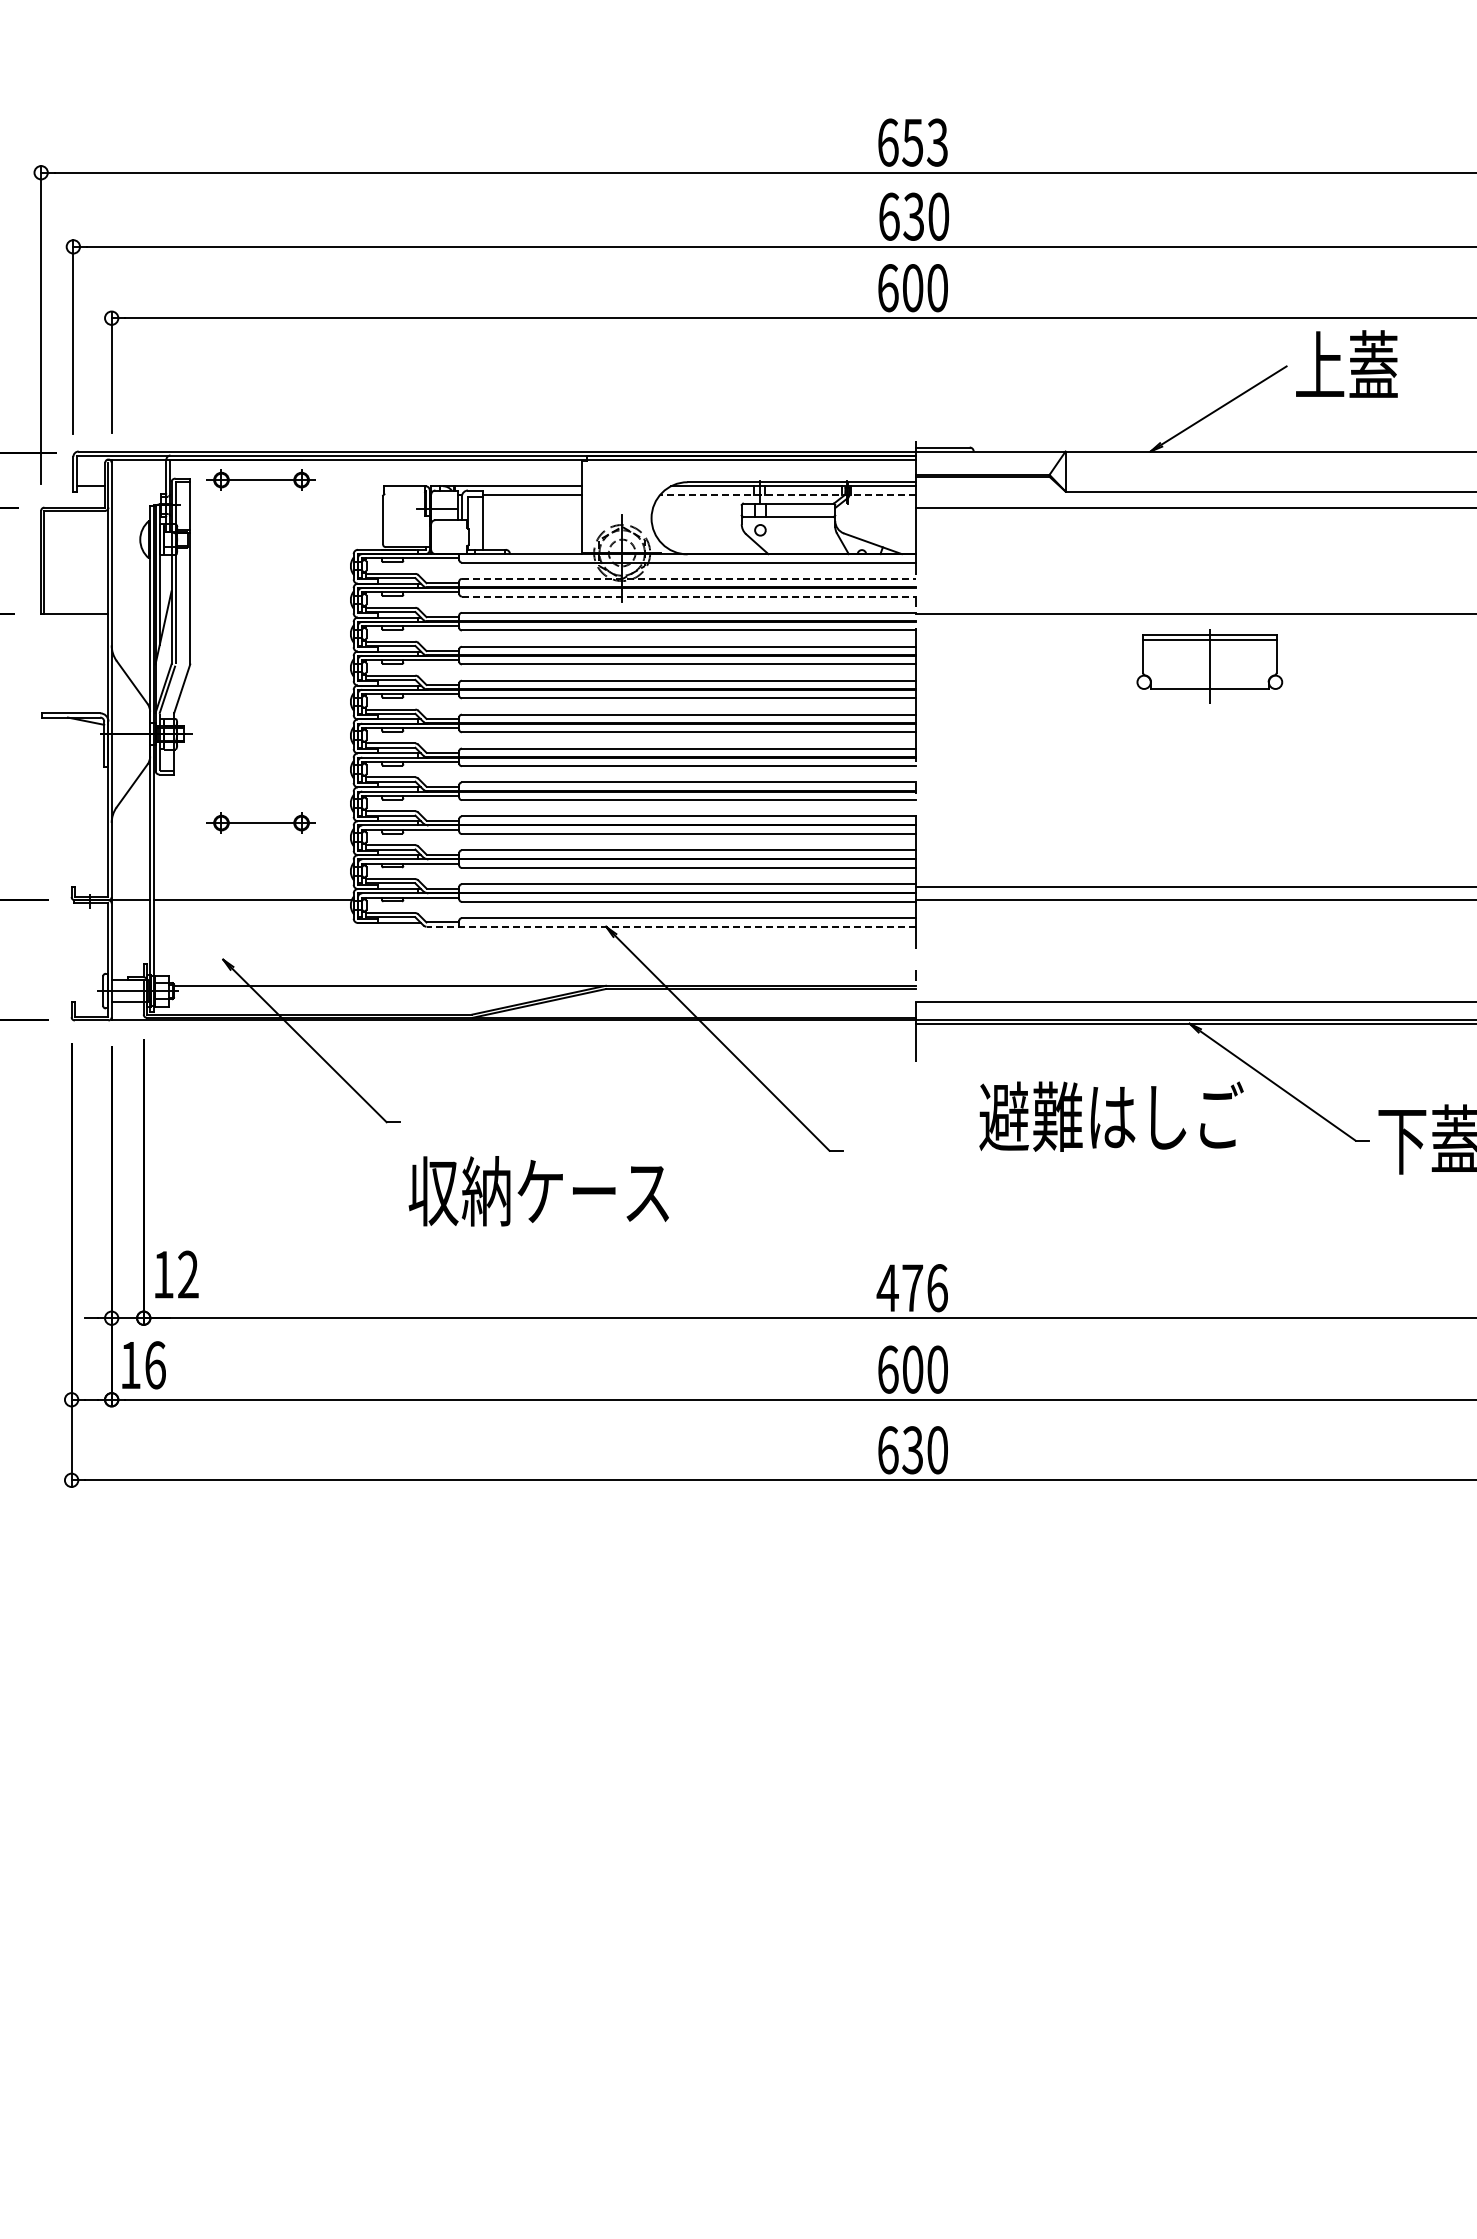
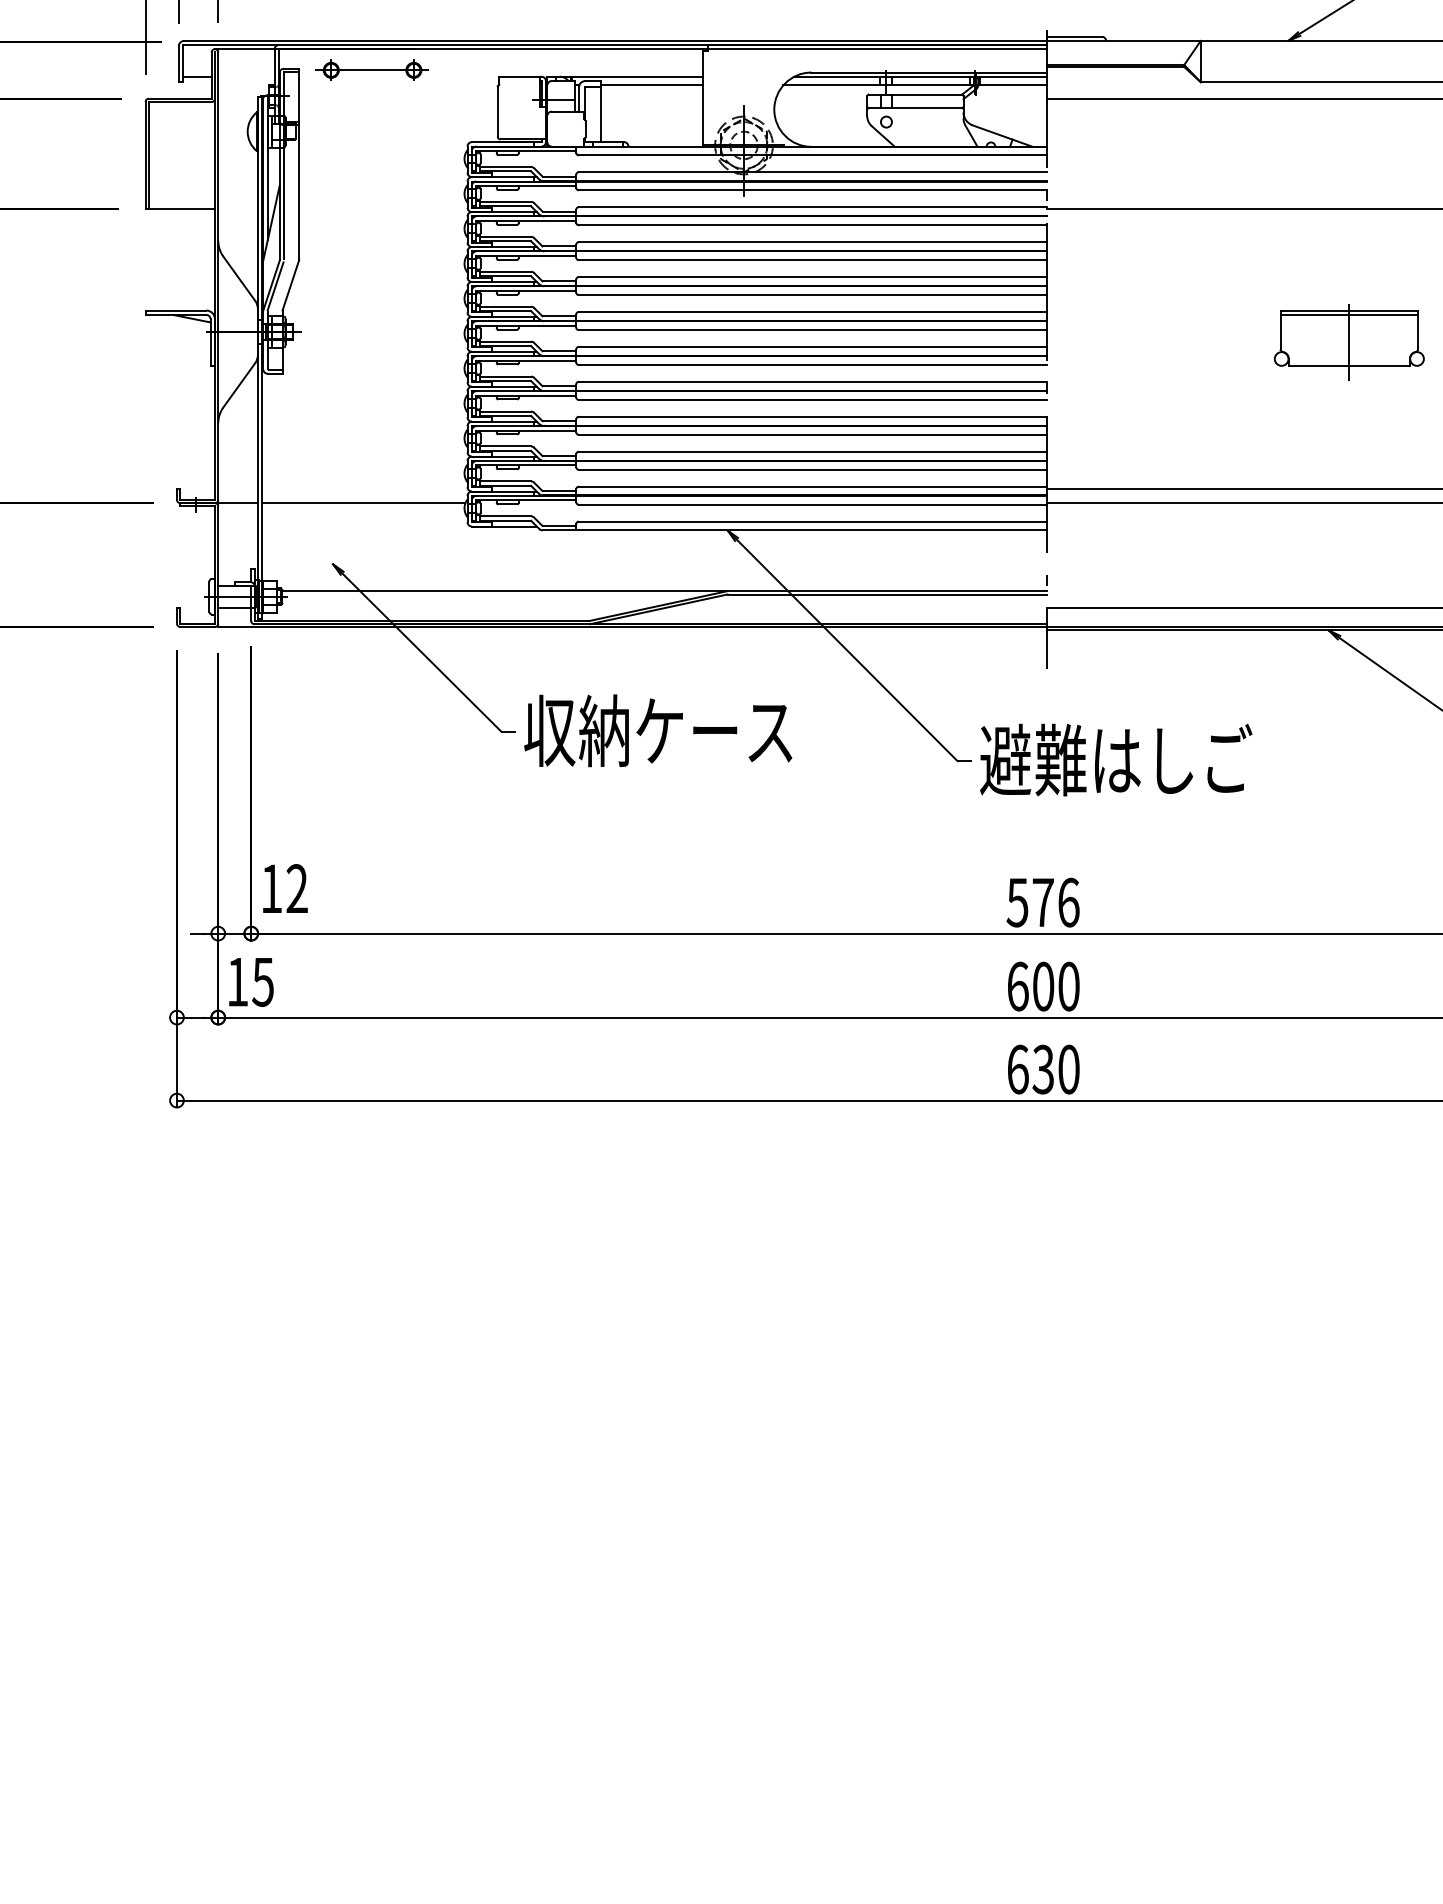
line: (788, 494) -> (915, 85), dashed -> solid
line: (689, 578) -> (813, 171), dashed -> solid
line: (689, 596) -> (813, 190), dashed -> solid
part: (1209, 666) -> (1348, 342), moved
part: (260, 822) -> (371, 423), removed
line: (671, 926) -> (794, 530), dashed -> solid
text: (1111, 1116) -> (1116, 759), moved
text: (538, 1191) -> (657, 731), moved
text: (887, 1288) -> (1017, 903), 476 -> 576
text: (154, 1365) -> (262, 982), 16 -> 15

